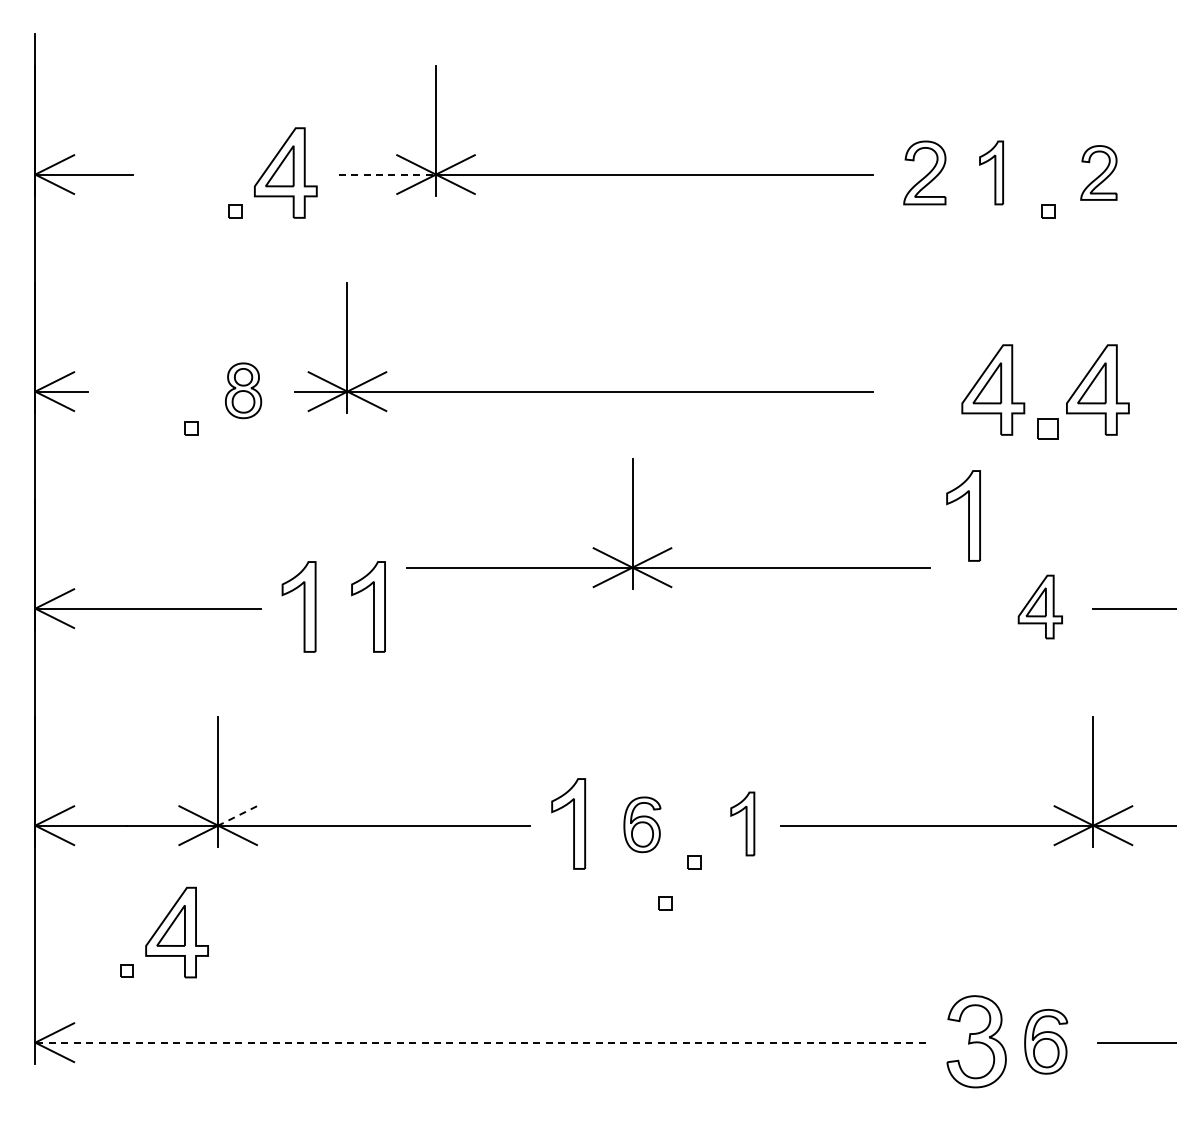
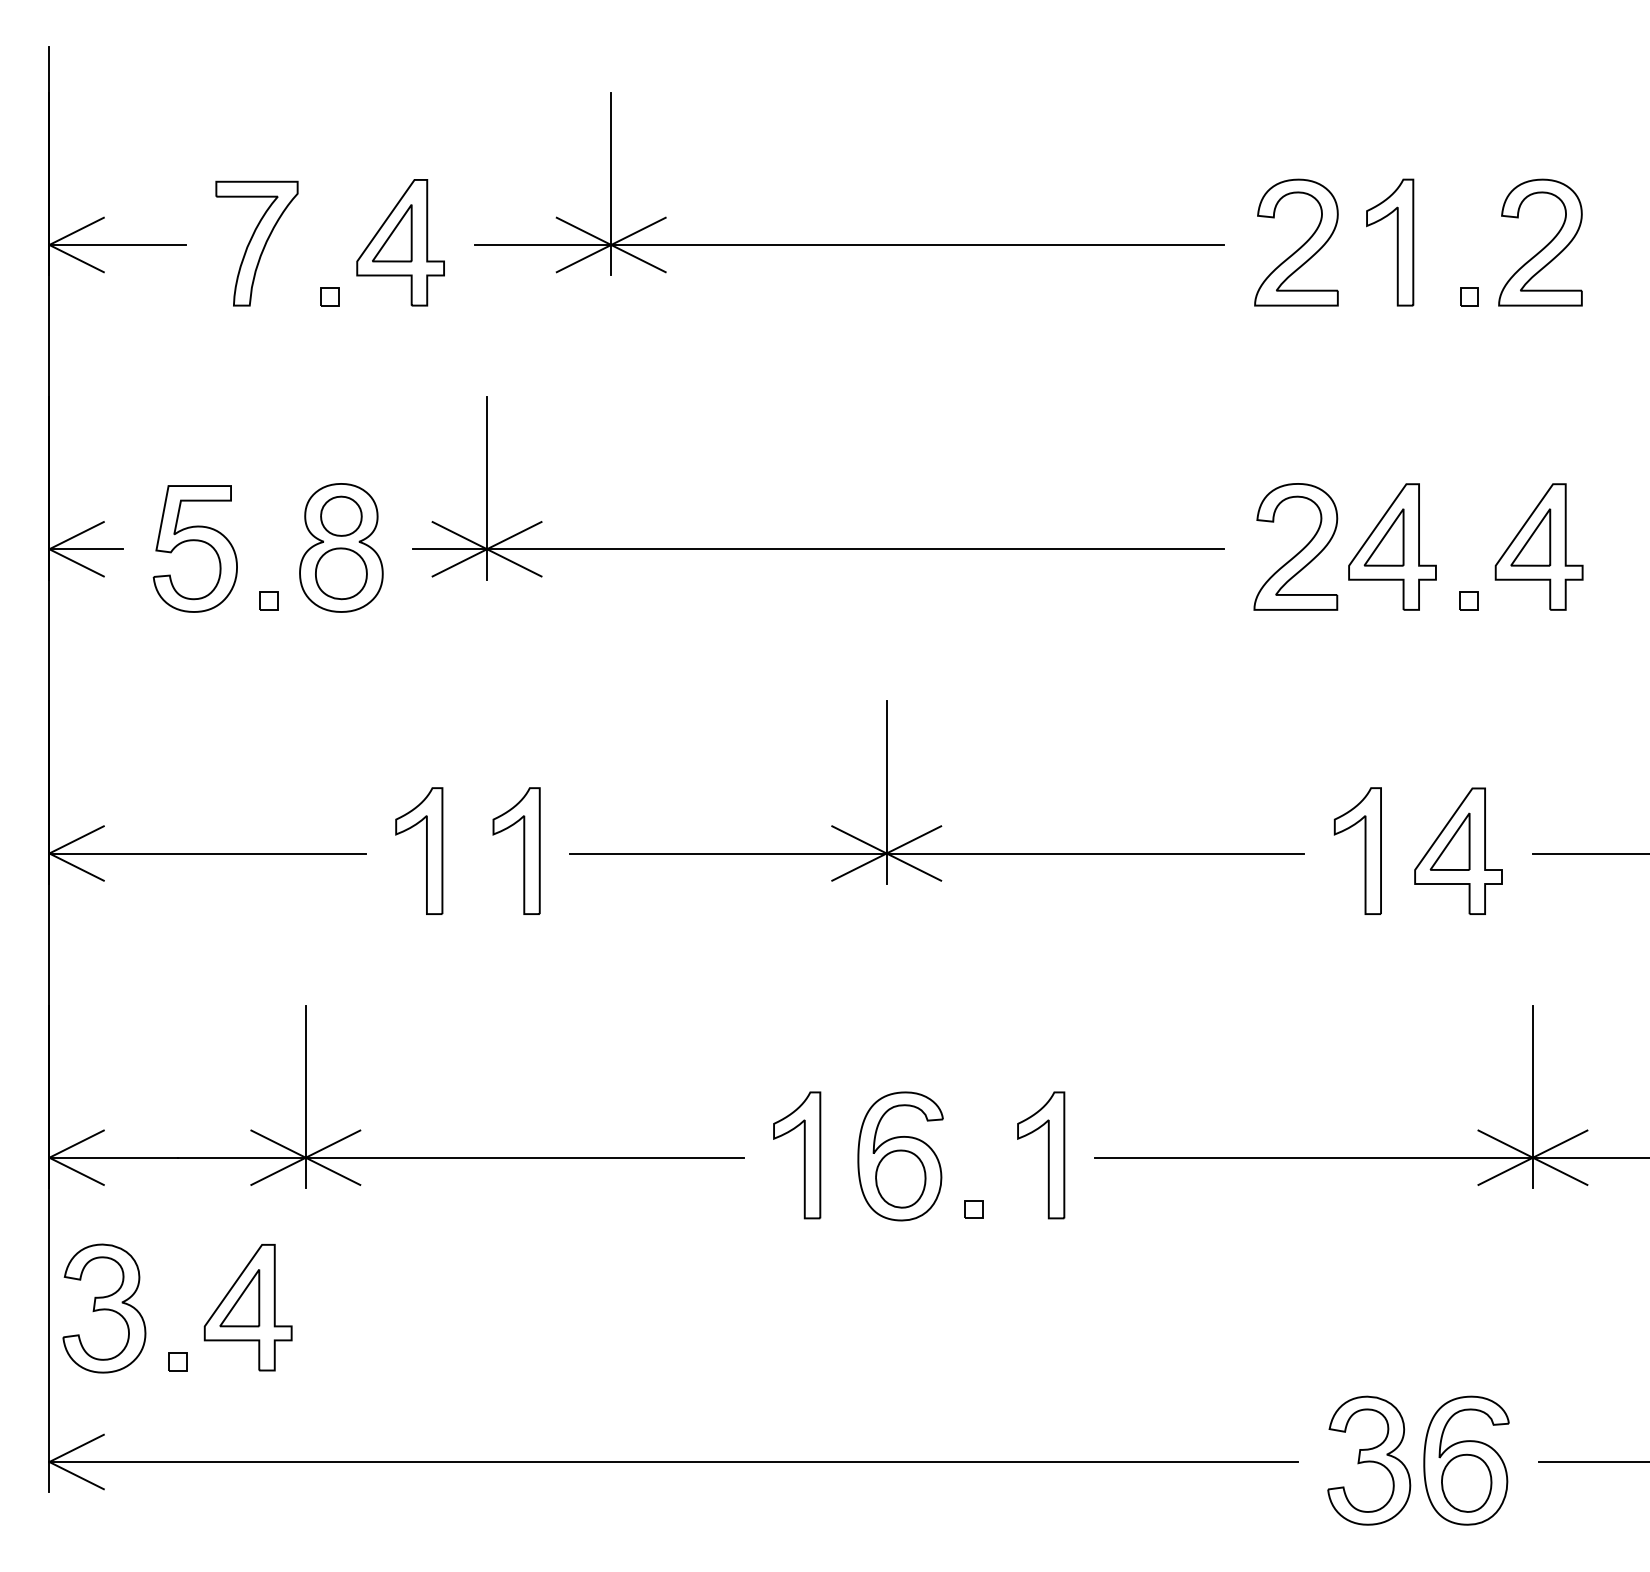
part: (924, 172) -> (1296, 242), size x1.43
part: (991, 172) -> (1390, 242), size x1.43
part: (1098, 172) -> (1540, 242), size x1.67
part: (183, 173) -> (257, 243), added
line: (387, 174) -> (543, 244), dashed -> solid
part: (924, 389) -> (1296, 546), added
part: (243, 390) -> (341, 547), size x1.67
part: (138, 391) -> (194, 549), added
part: (1047, 428) -> (1468, 600), size x0.62
part: (963, 515) -> (1357, 850), moved
part: (670, 547) -> (939, 825), moved
part: (1040, 606) -> (1458, 850), size x1.43
line: (237, 815) -> (332, 1143), dashed -> solid
part: (742, 823) -> (1040, 1154), size x1.43
part: (642, 824) -> (900, 1156), size x1.67
part: (665, 903) -> (932, 1266), removed
part: (74, 932) -> (104, 1307), added
part: (1046, 1041) -> (1467, 1460), size x1.43
line: (479, 1042) -> (672, 1461), dashed -> solid

